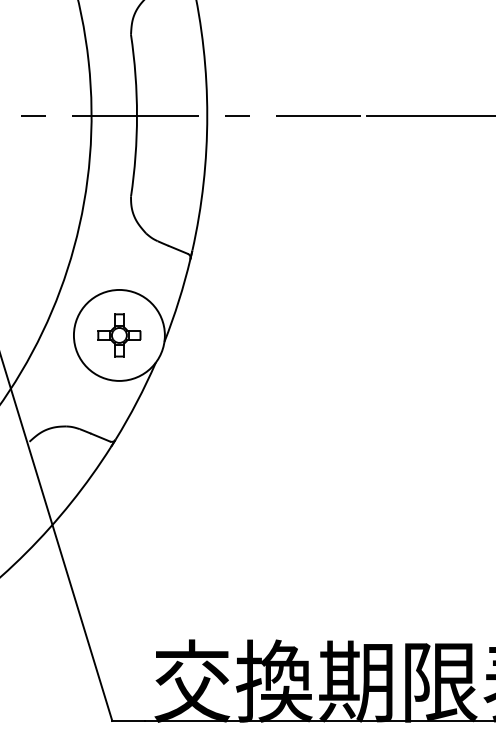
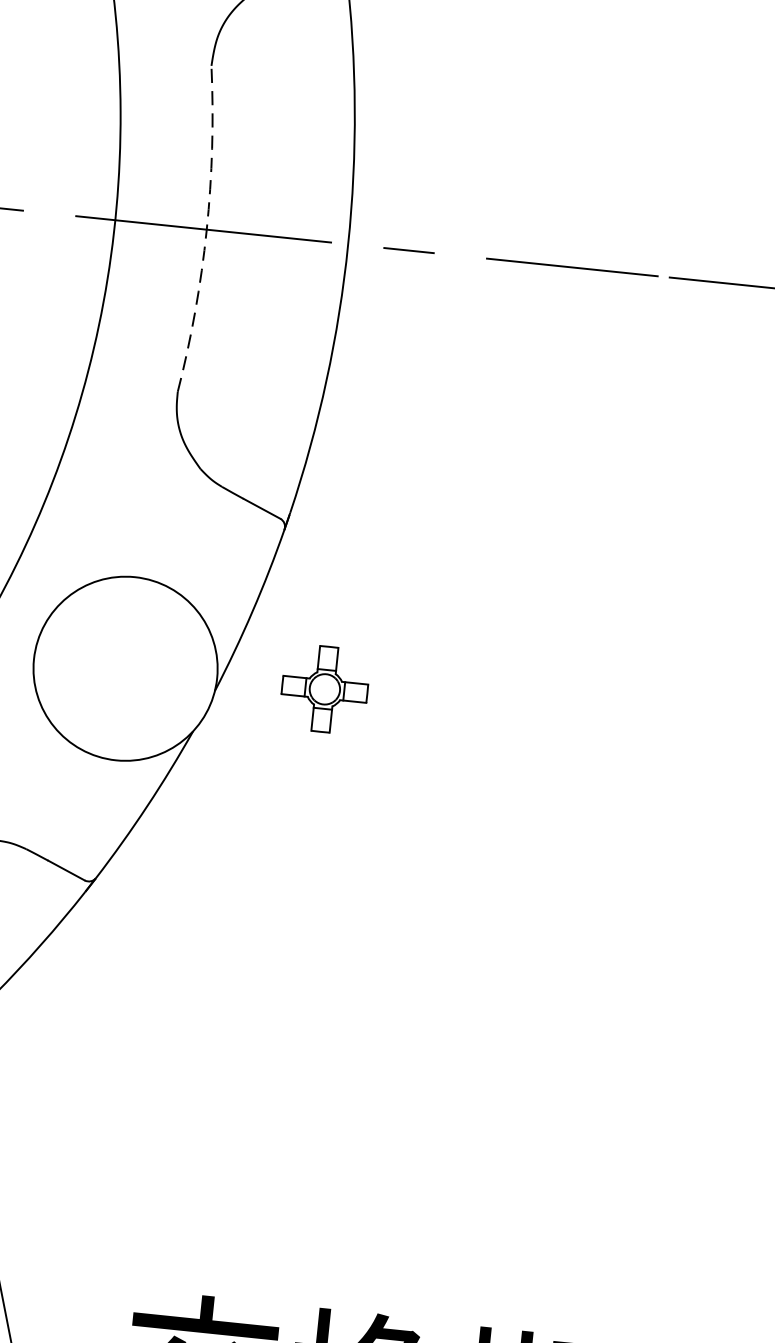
arc: (137, 115) -> (207, 229), solid -> dashed
part: (119, 335) -> (325, 689), moved

